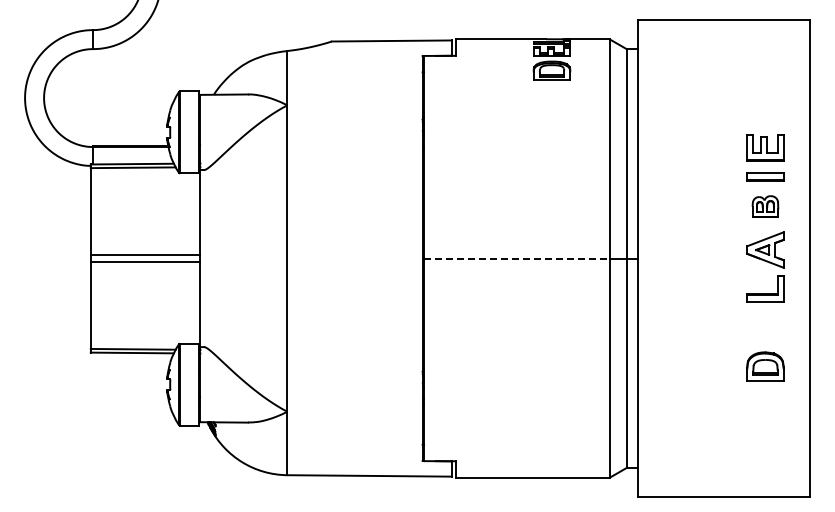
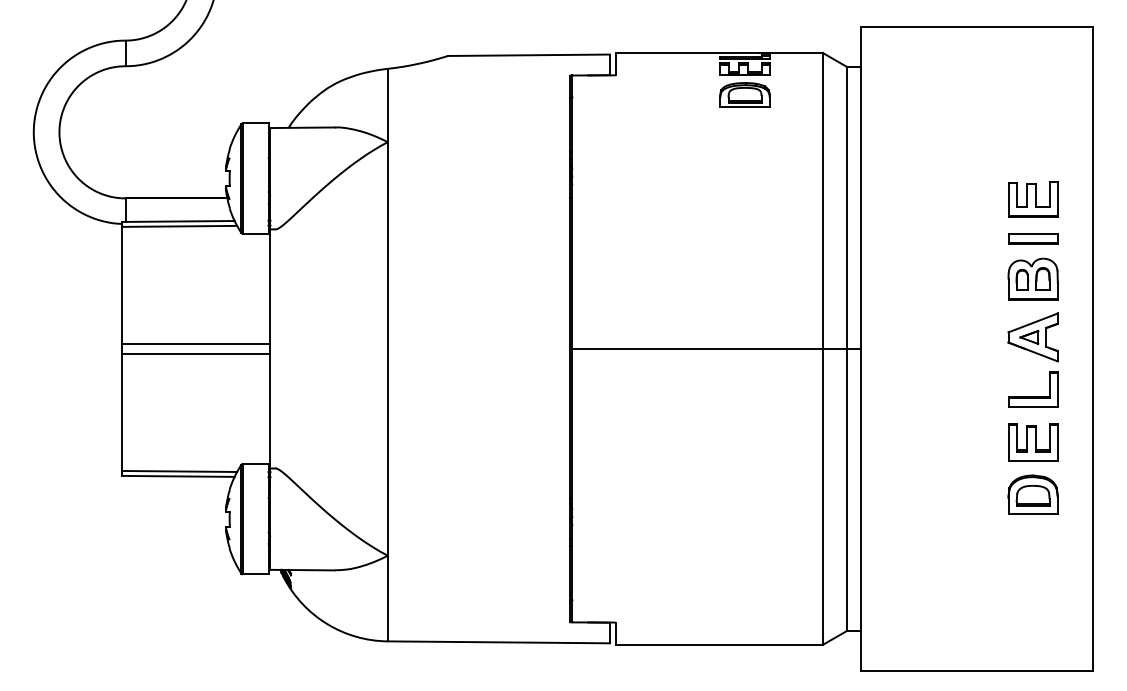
part: (765, 206) -> (1033, 278), size x1.43
line: (516, 258) -> (697, 348), dashed -> solid
part: (765, 327) -> (1033, 442), added

